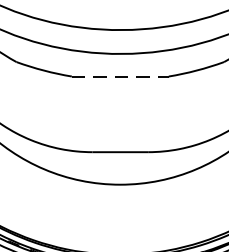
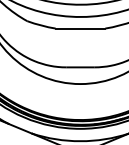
line: (120, 76) -> (80, 28), dashed -> solid

